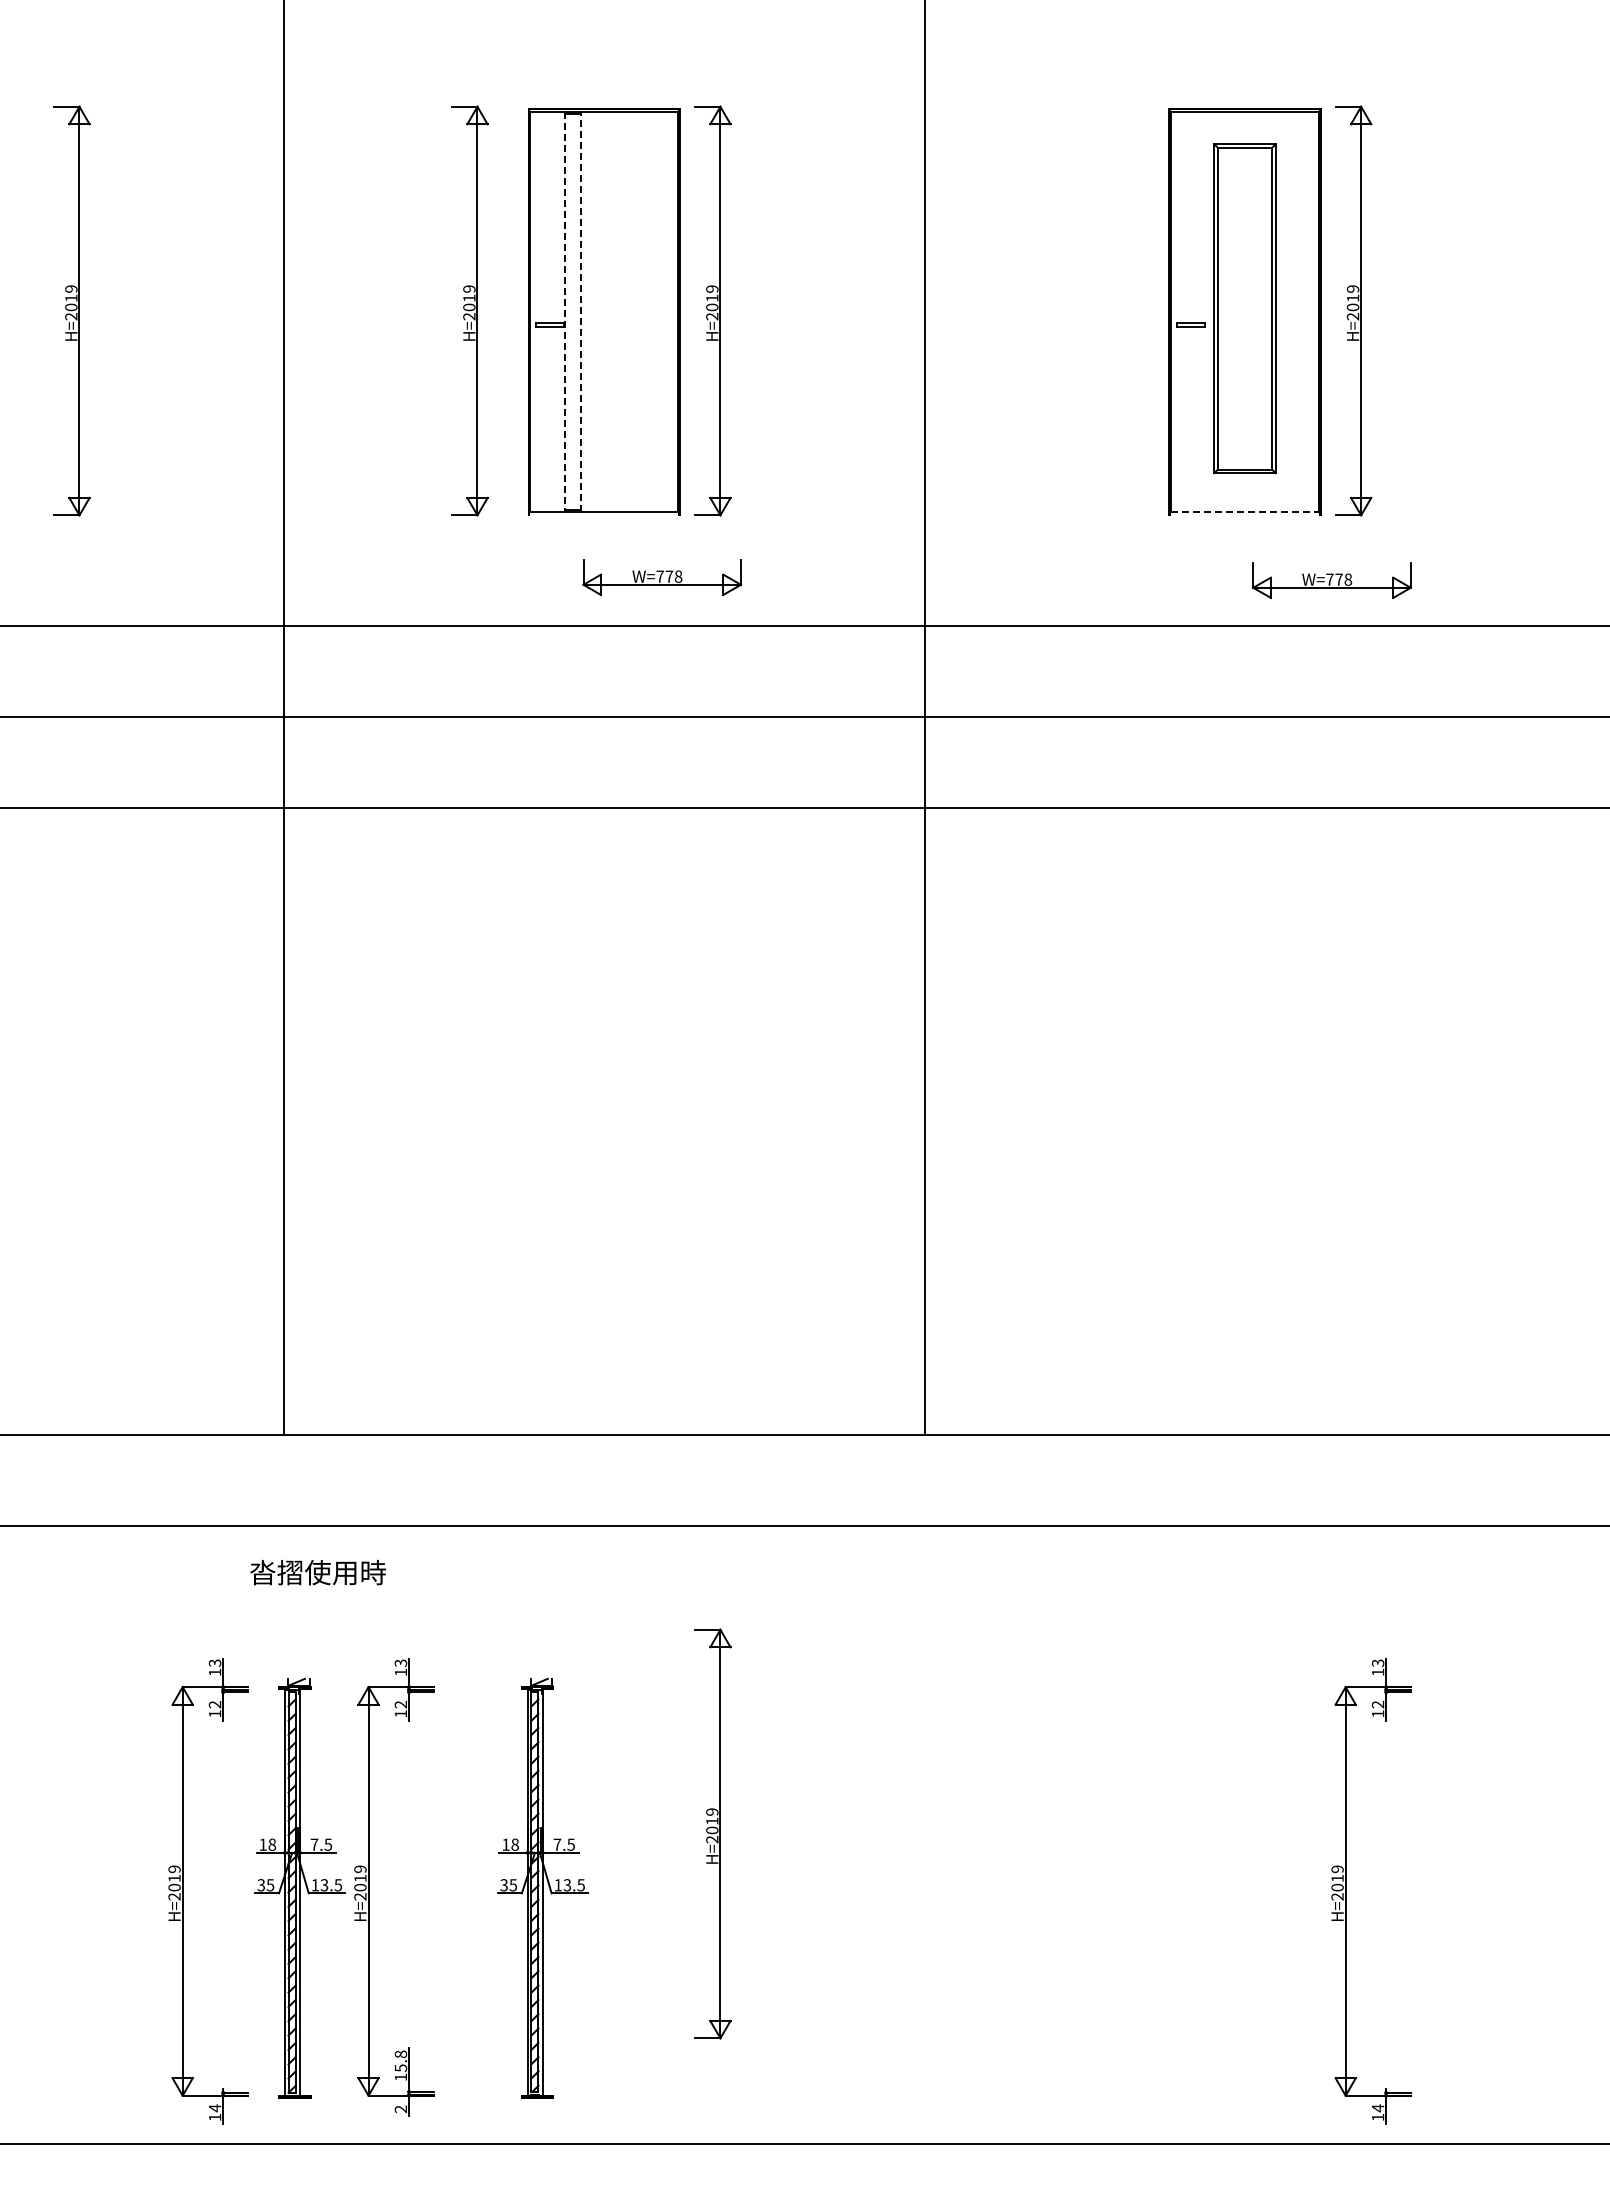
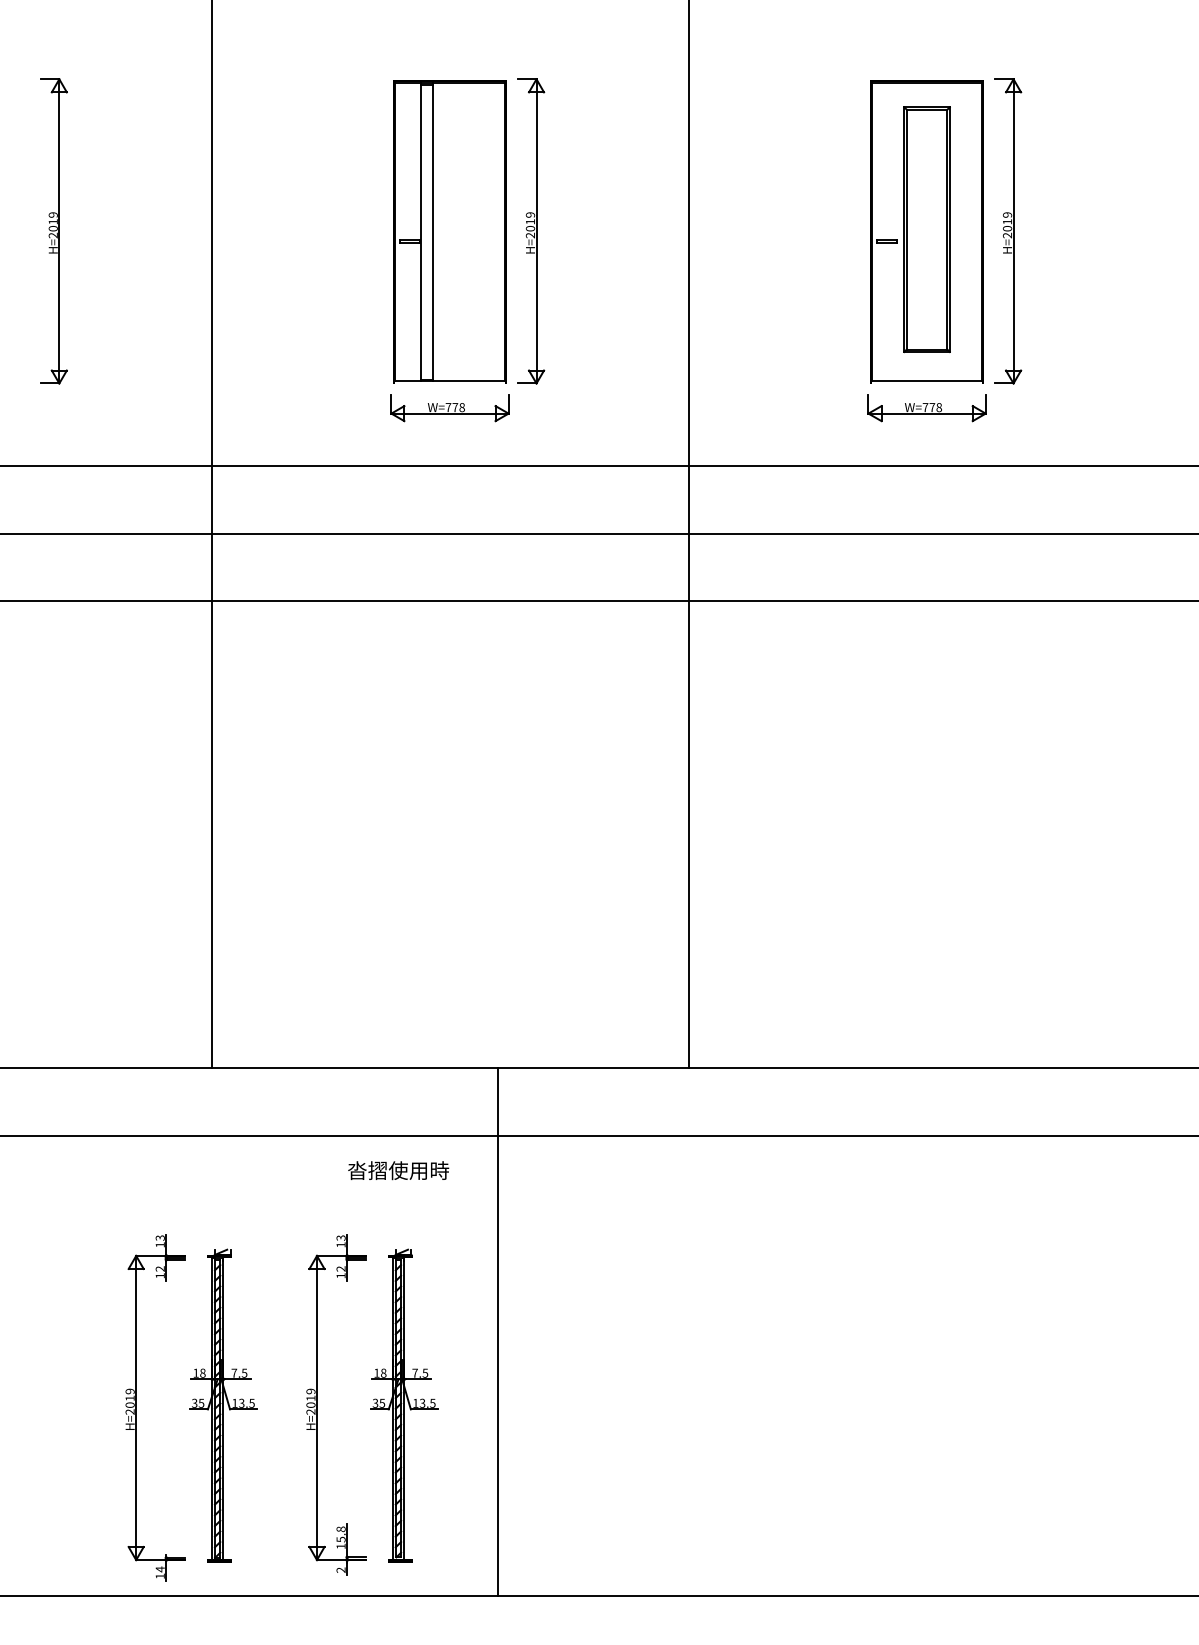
part: (469, 310) -> (349, 230), removed
line: (580, 311) -> (432, 231), dashed -> solid
line: (564, 312) -> (420, 232), dashed -> solid
line: (1245, 512) -> (927, 381), dashed -> solid
part: (662, 577) -> (450, 408), moved
part: (1331, 580) -> (926, 408), moved
text: (317, 1572) -> (398, 1170), moved
line: (668, 1789) -> (497, 1332), added
part: (712, 1833) -> (530, 1364), removed
part: (369, 1887) -> (317, 1405), moved
part: (1346, 1891) -> (1002, 1408), removed

